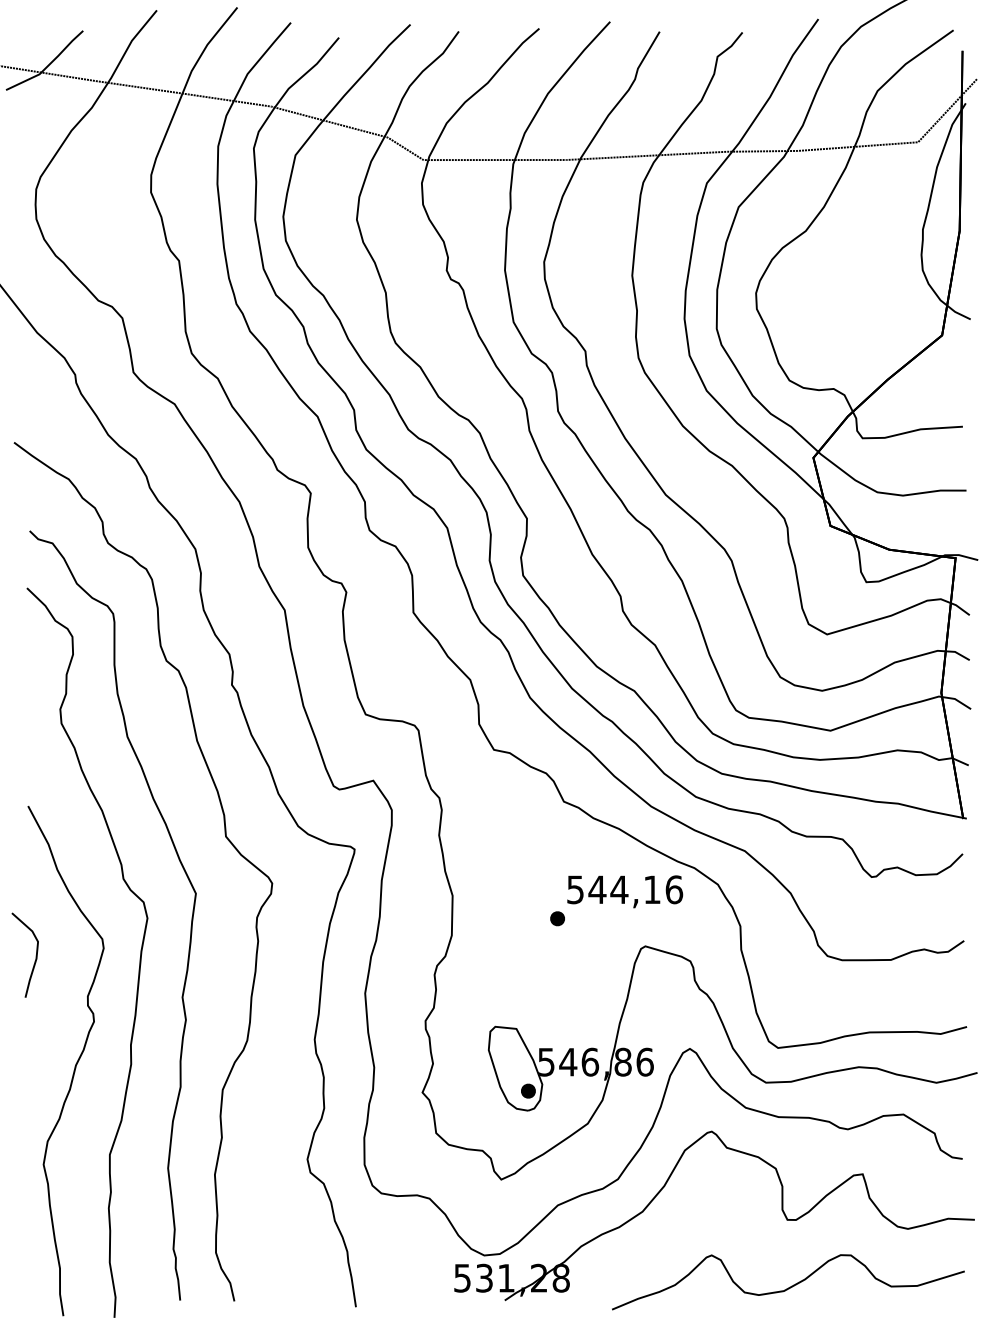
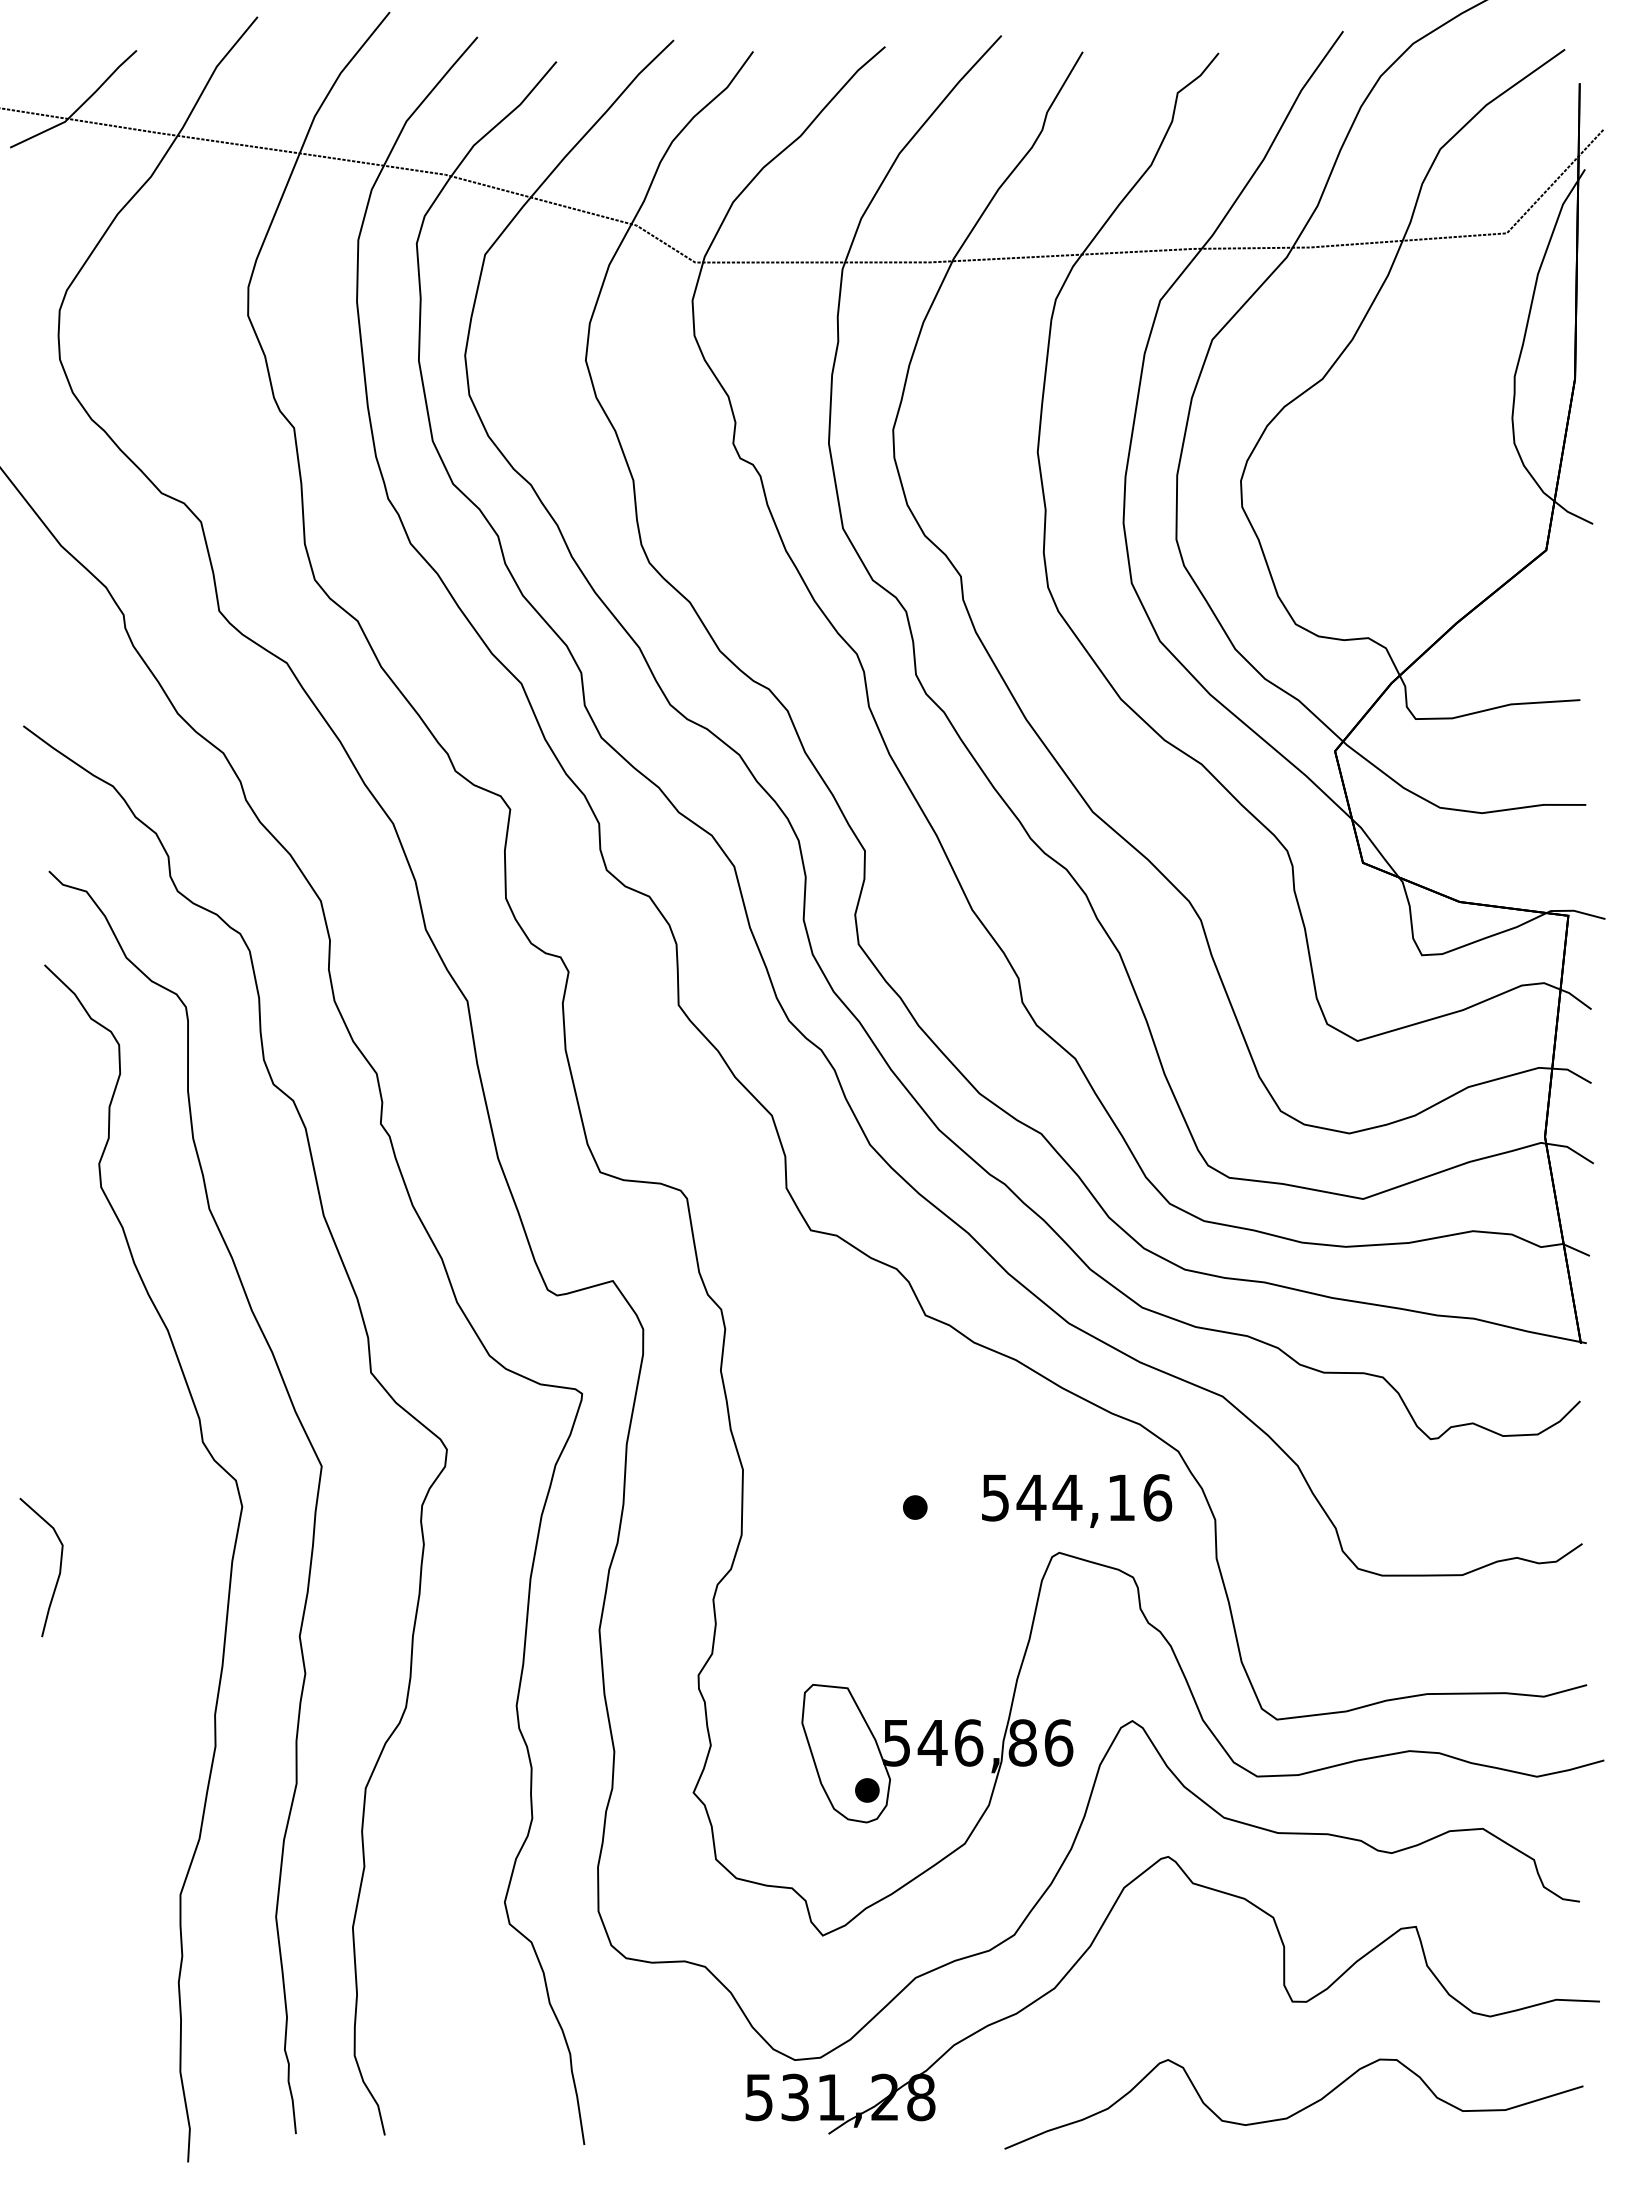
text: (625, 891) -> (1077, 1500), moved
part: (75, 1063) -> (124, 1745), removed

